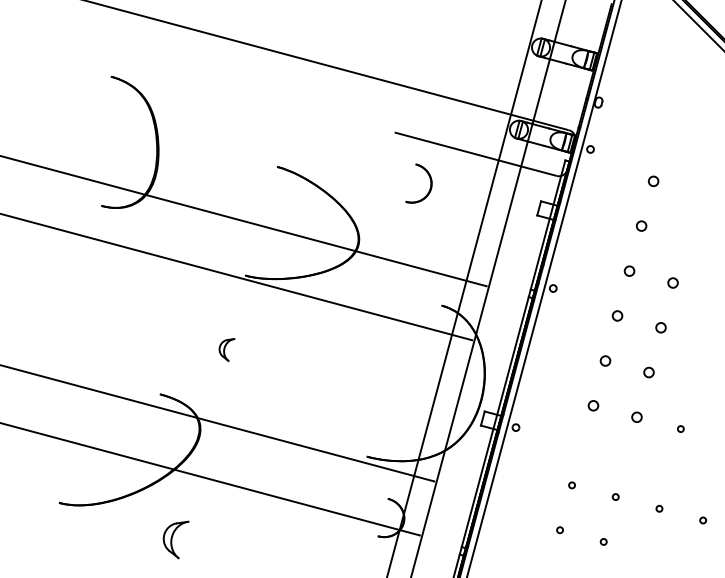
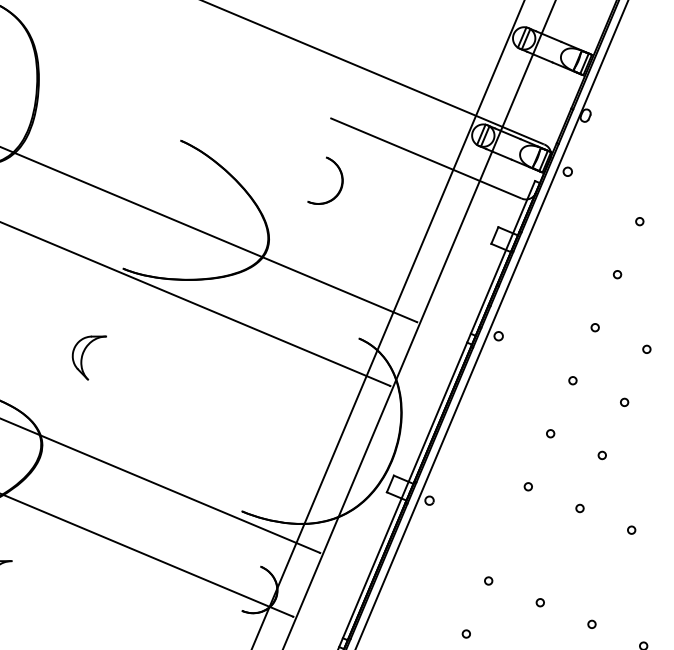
circle: (653, 181) -> (639, 221), size x0.62
part: (430, 183) -> (341, 183), moved
circle: (641, 226) -> (617, 274), size x0.62
circle: (629, 270) -> (595, 326), size x0.62
circle: (673, 282) -> (647, 349), size x0.62
circle: (617, 315) -> (572, 380), size x0.62
circle: (661, 327) -> (624, 402), size x0.62
part: (226, 349) -> (87, 356), size x1.67
circle: (605, 360) -> (550, 433), size x0.62
circle: (649, 372) -> (602, 455), size x0.62
circle: (593, 405) -> (528, 486), size x0.62
circle: (637, 417) -> (580, 508), size x0.62

